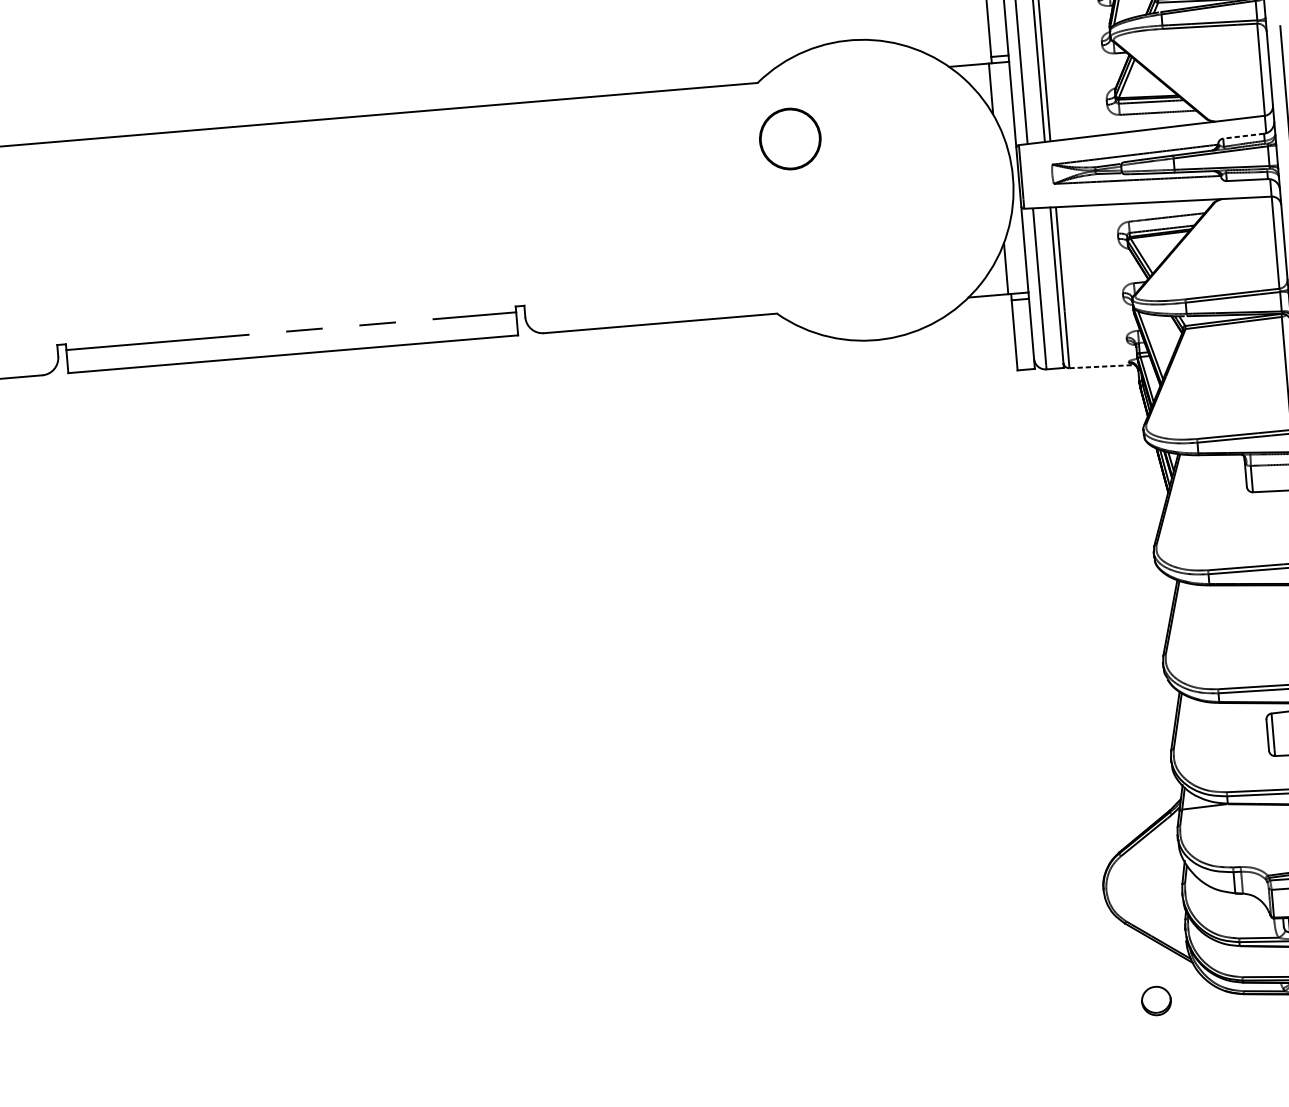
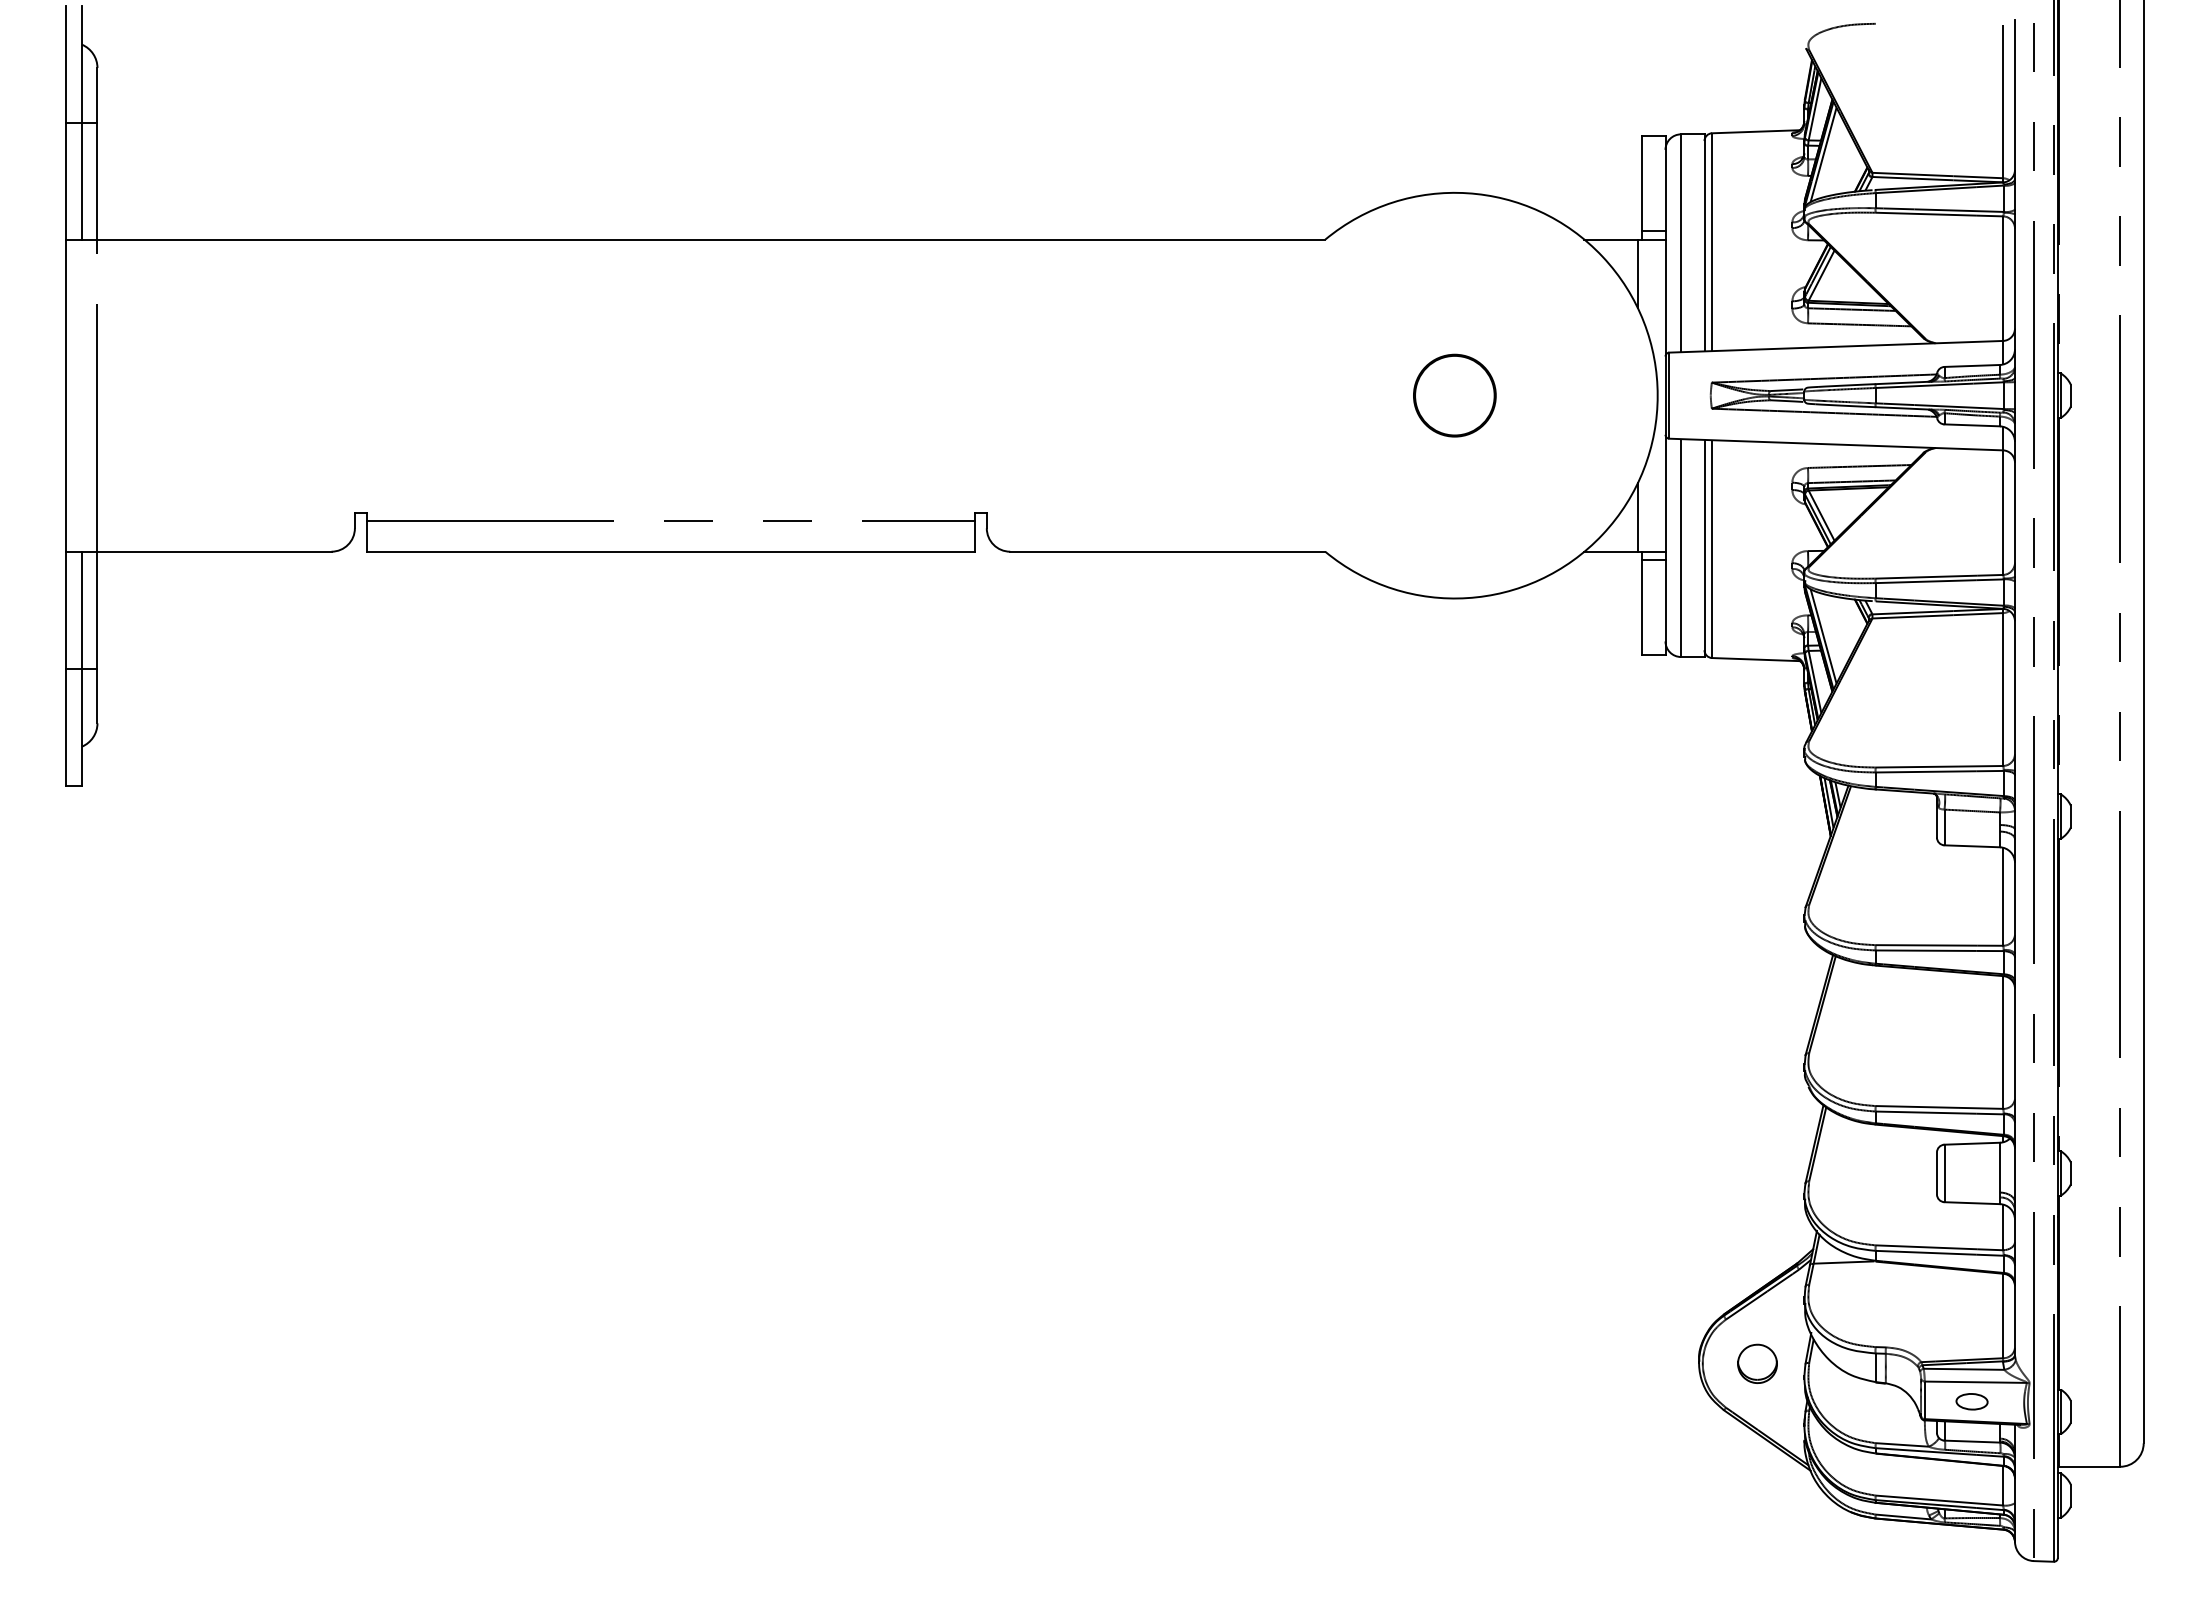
line: (1243, 135) -> (1972, 365), dashed -> solid
part: (790, 138) -> (1454, 395), moved
line: (1102, 366) -> (1756, 659), dashed -> solid
part: (1156, 1000) -> (1757, 1363), moved

